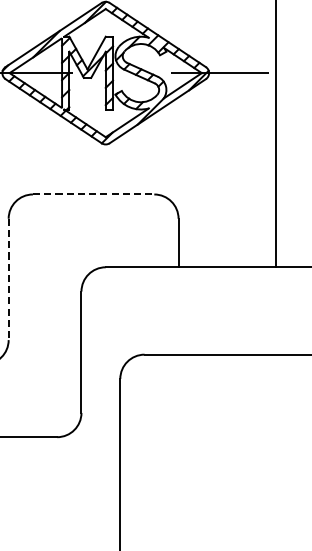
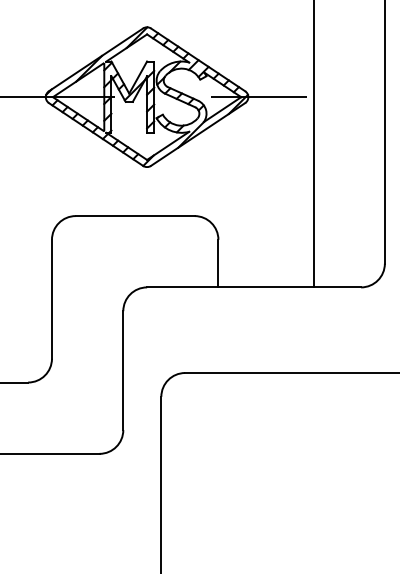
line: (93, 194) -> (135, 216), dashed -> solid
line: (8, 279) -> (51, 299), dashed -> solid

